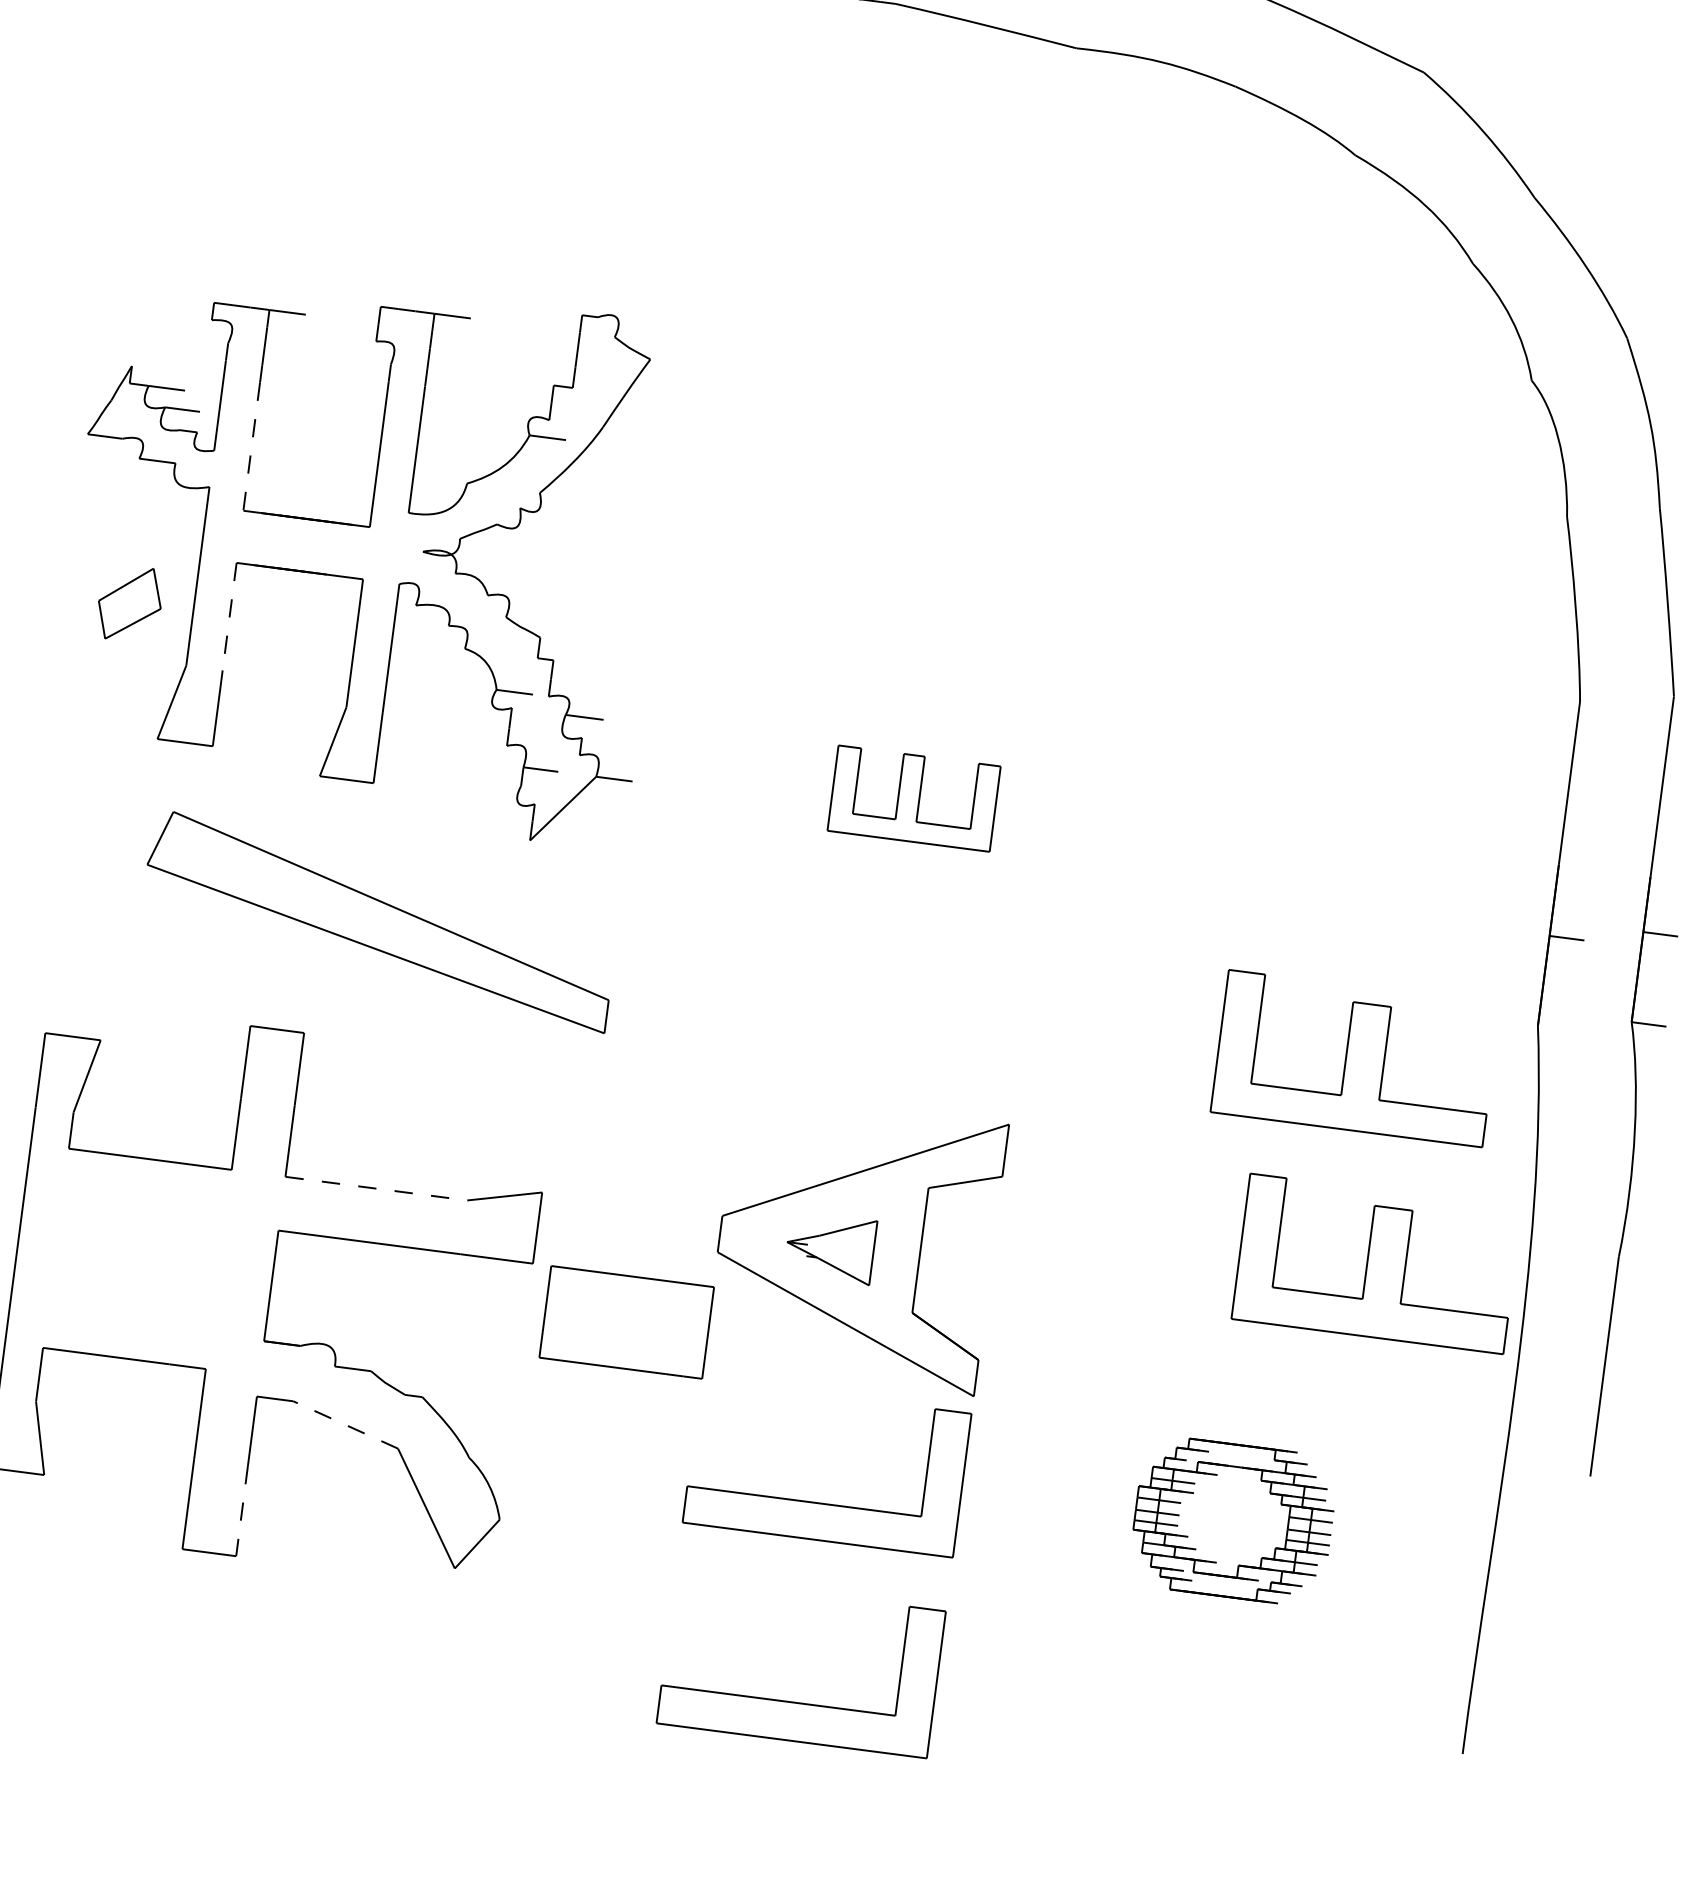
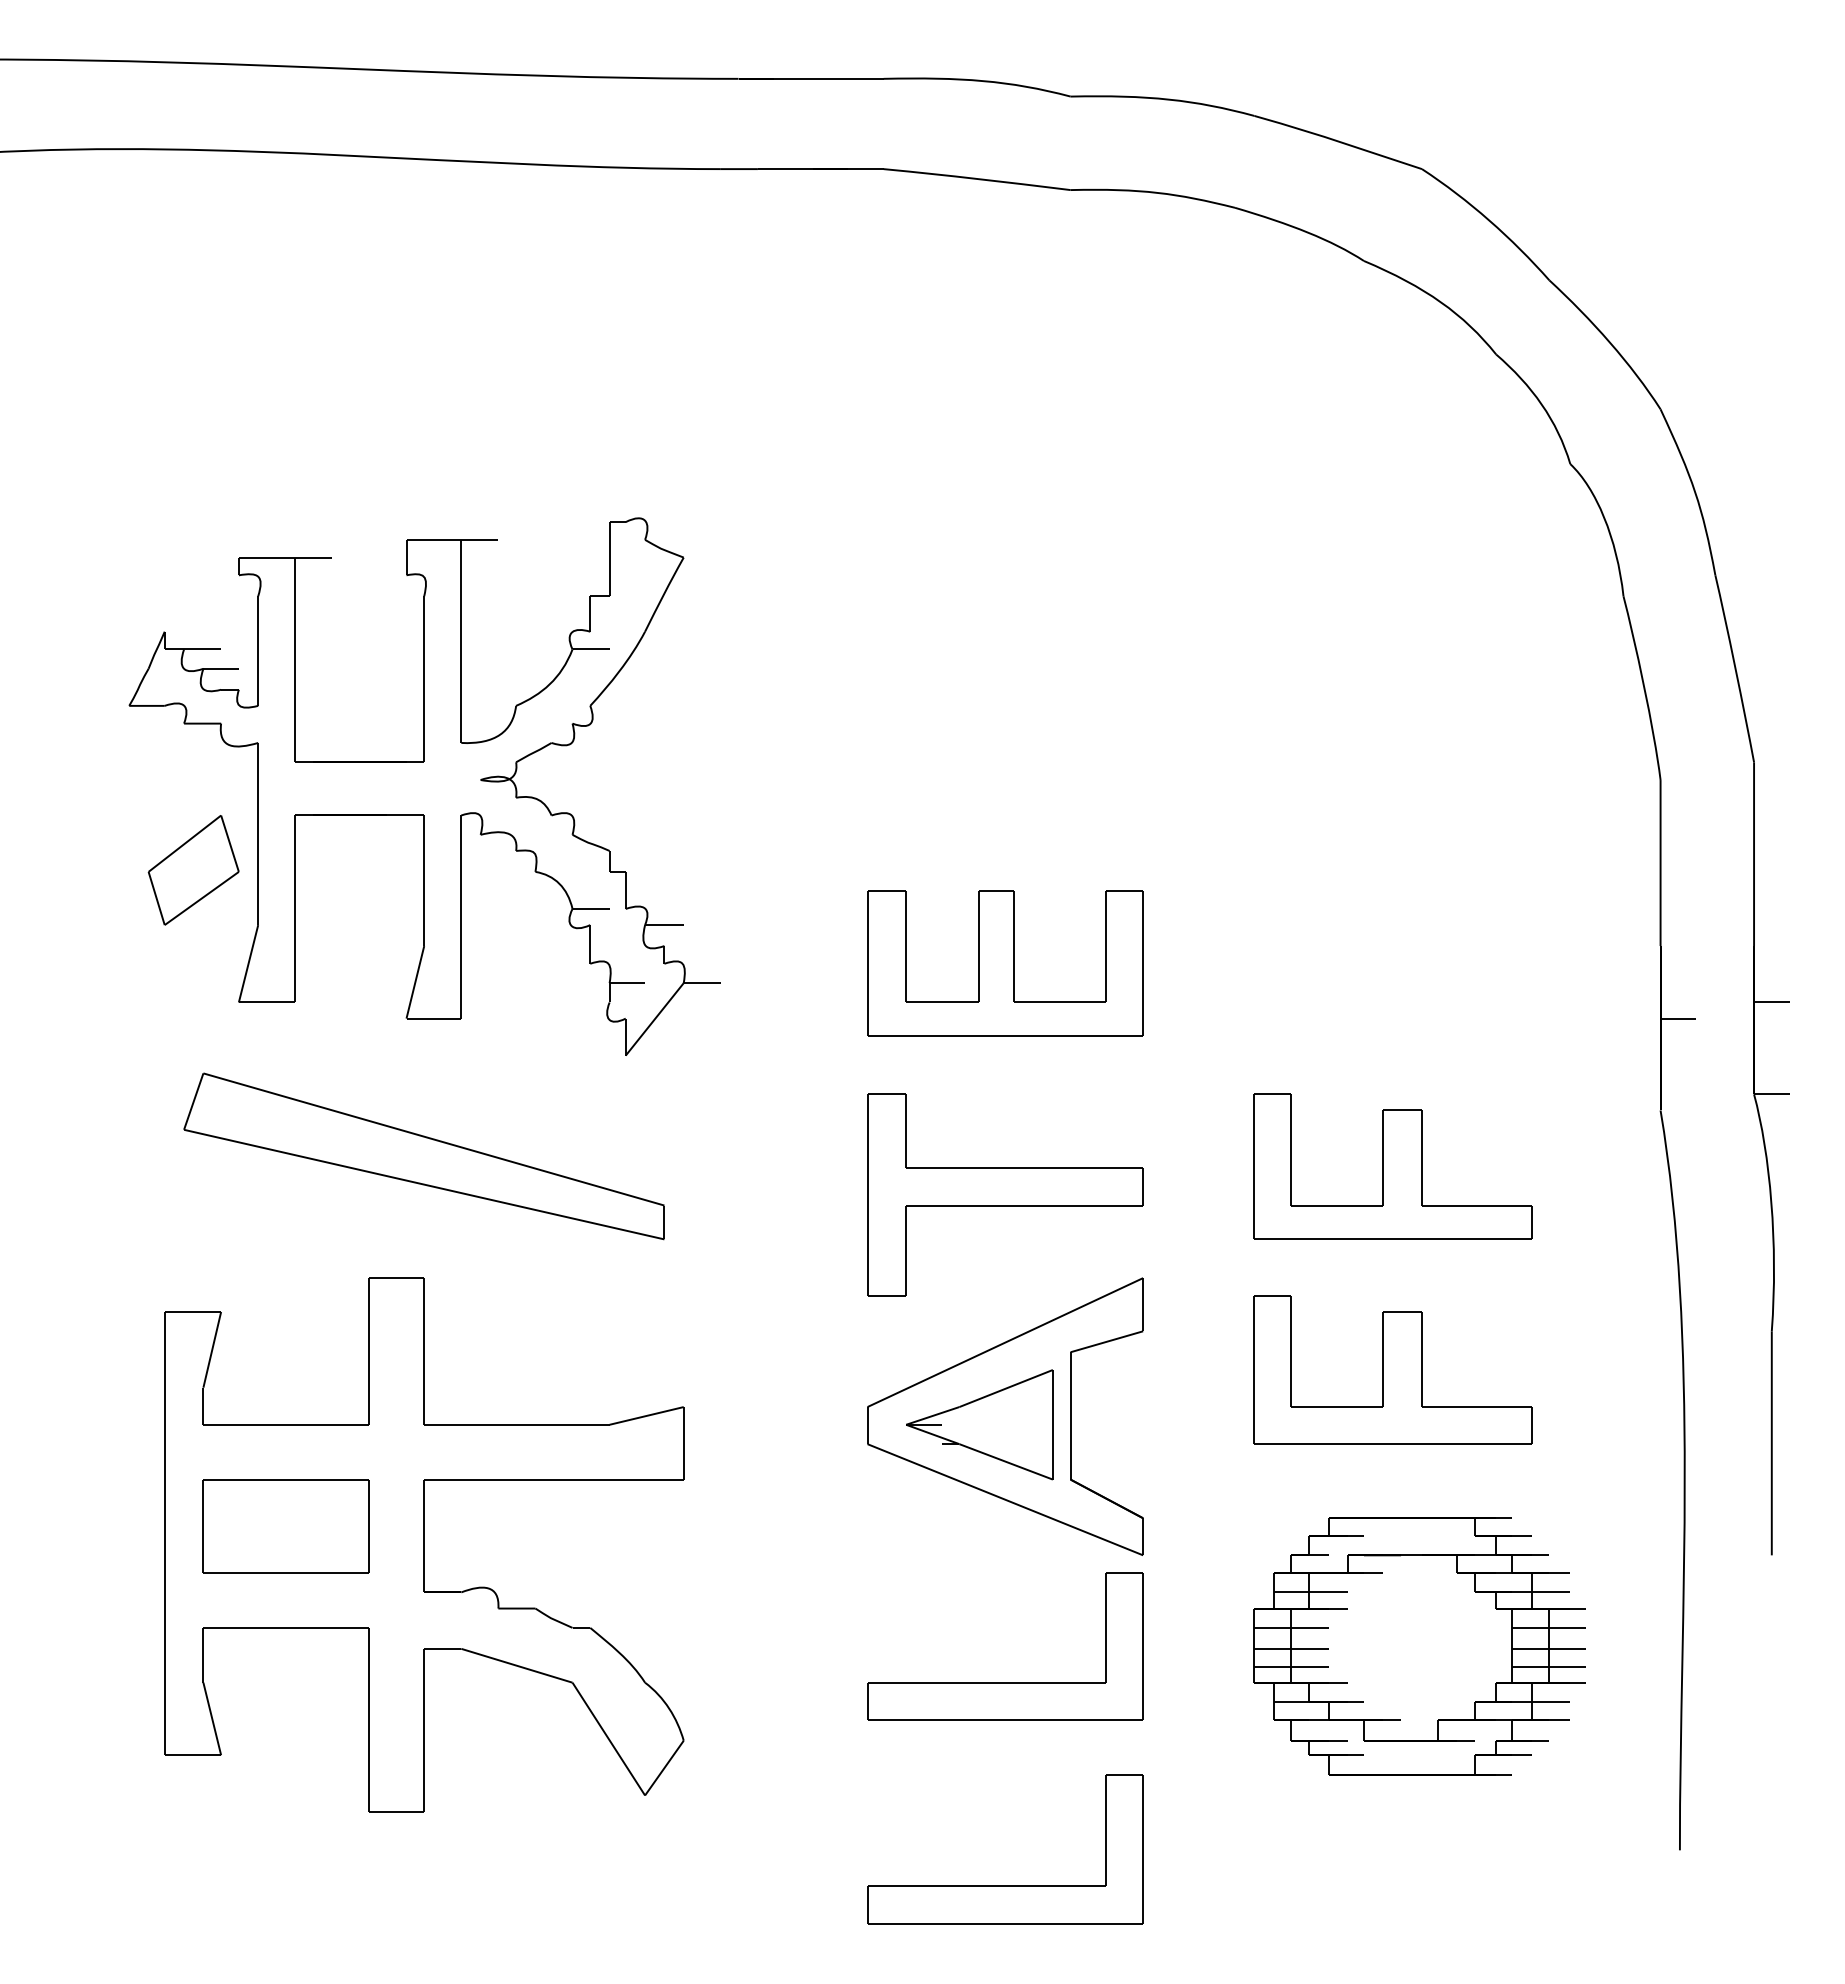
line: (251, 447) -> (295, 697), dashed -> solid
part: (129, 603) -> (193, 870), size x1.43
line: (229, 616) -> (295, 870), dashed -> solid
part: (914, 798) -> (1005, 963), size x1.67
part: (378, 921) -> (423, 1156), moved
part: (884, 1025) -> (1005, 1194), added
part: (1355, 1058) -> (1392, 1166), moved
line: (375, 1188) -> (516, 1424), dashed -> solid
part: (830, 1247) -> (979, 1424), size x1.67
part: (1376, 1263) -> (1392, 1369), moved
part: (625, 1322) -> (285, 1526), moved
line: (345, 1424) -> (516, 1665), dashed -> solid
line: (242, 1510) -> (424, 1765), dashed -> solid
part: (1233, 1521) -> (1419, 1646), size x1.67

